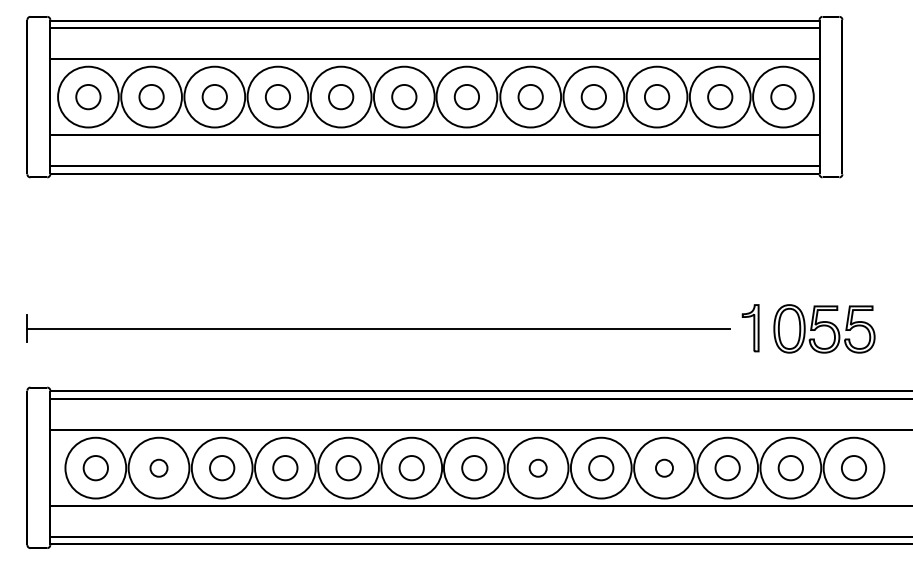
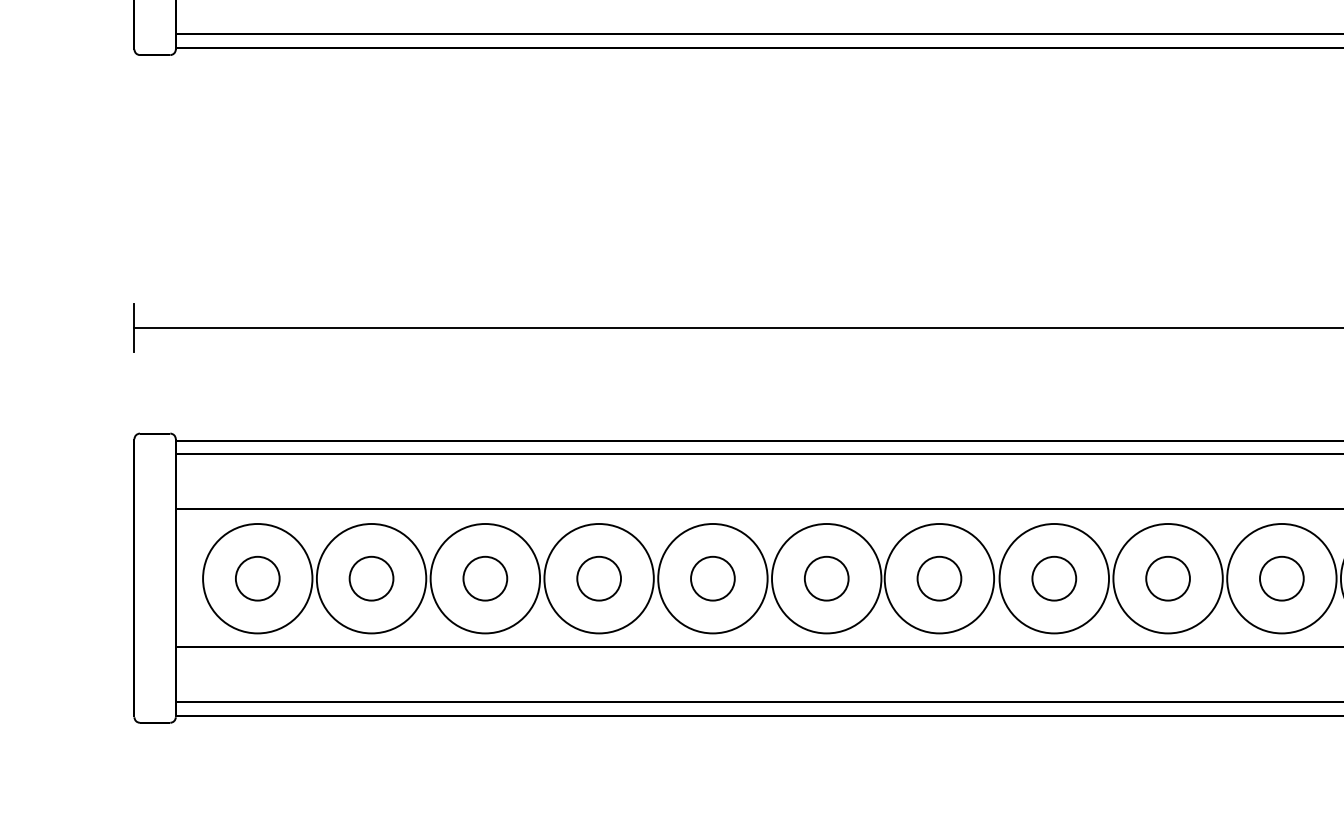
part: (158, 468) -> (370, 579), size x1.43
part: (538, 468) -> (1055, 579), size x1.43
part: (664, 468) -> (1281, 579), size x1.43

